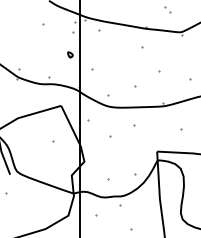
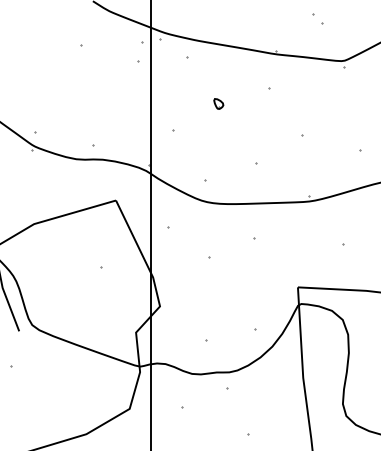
part: (70, 54) -> (218, 103), moved

